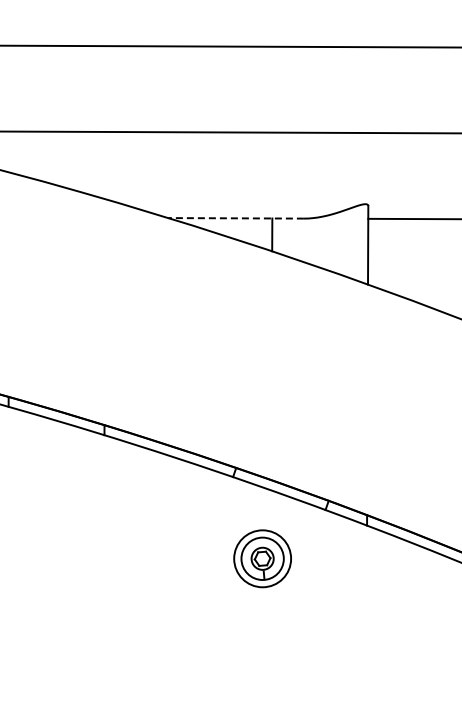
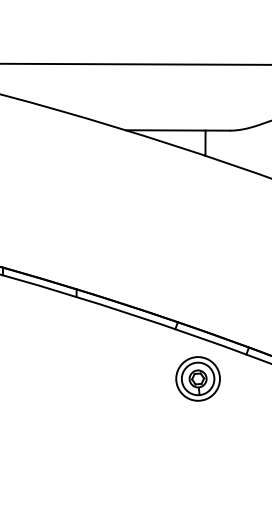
line: (236, 218) -> (178, 130), dashed -> solid
part: (262, 558) -> (198, 378), moved

